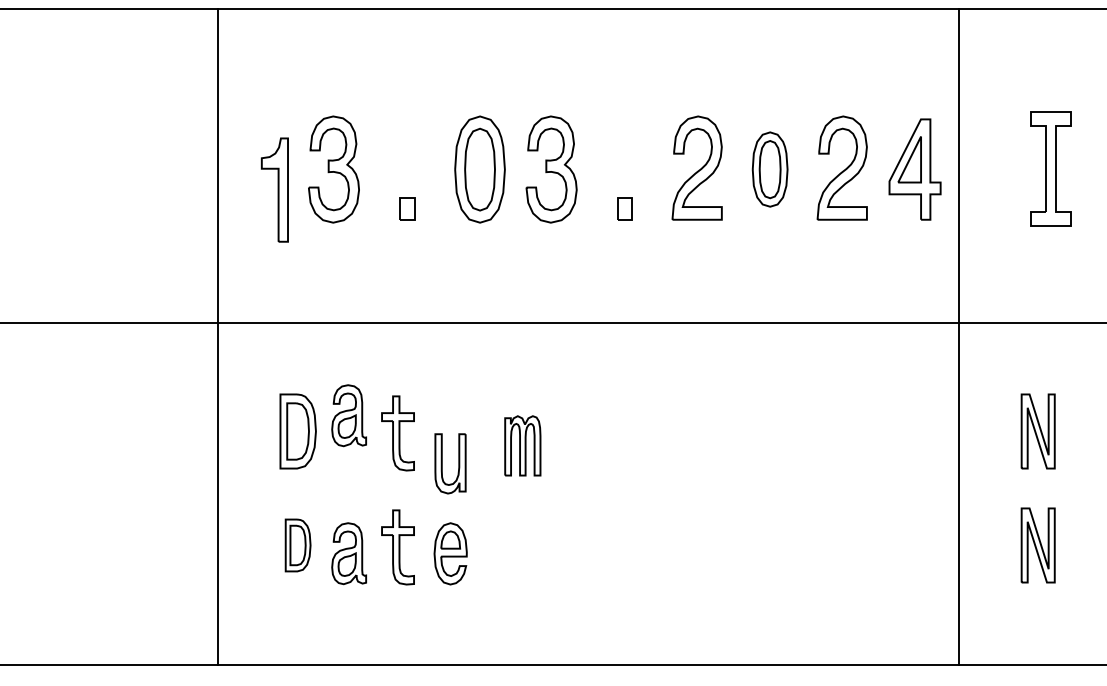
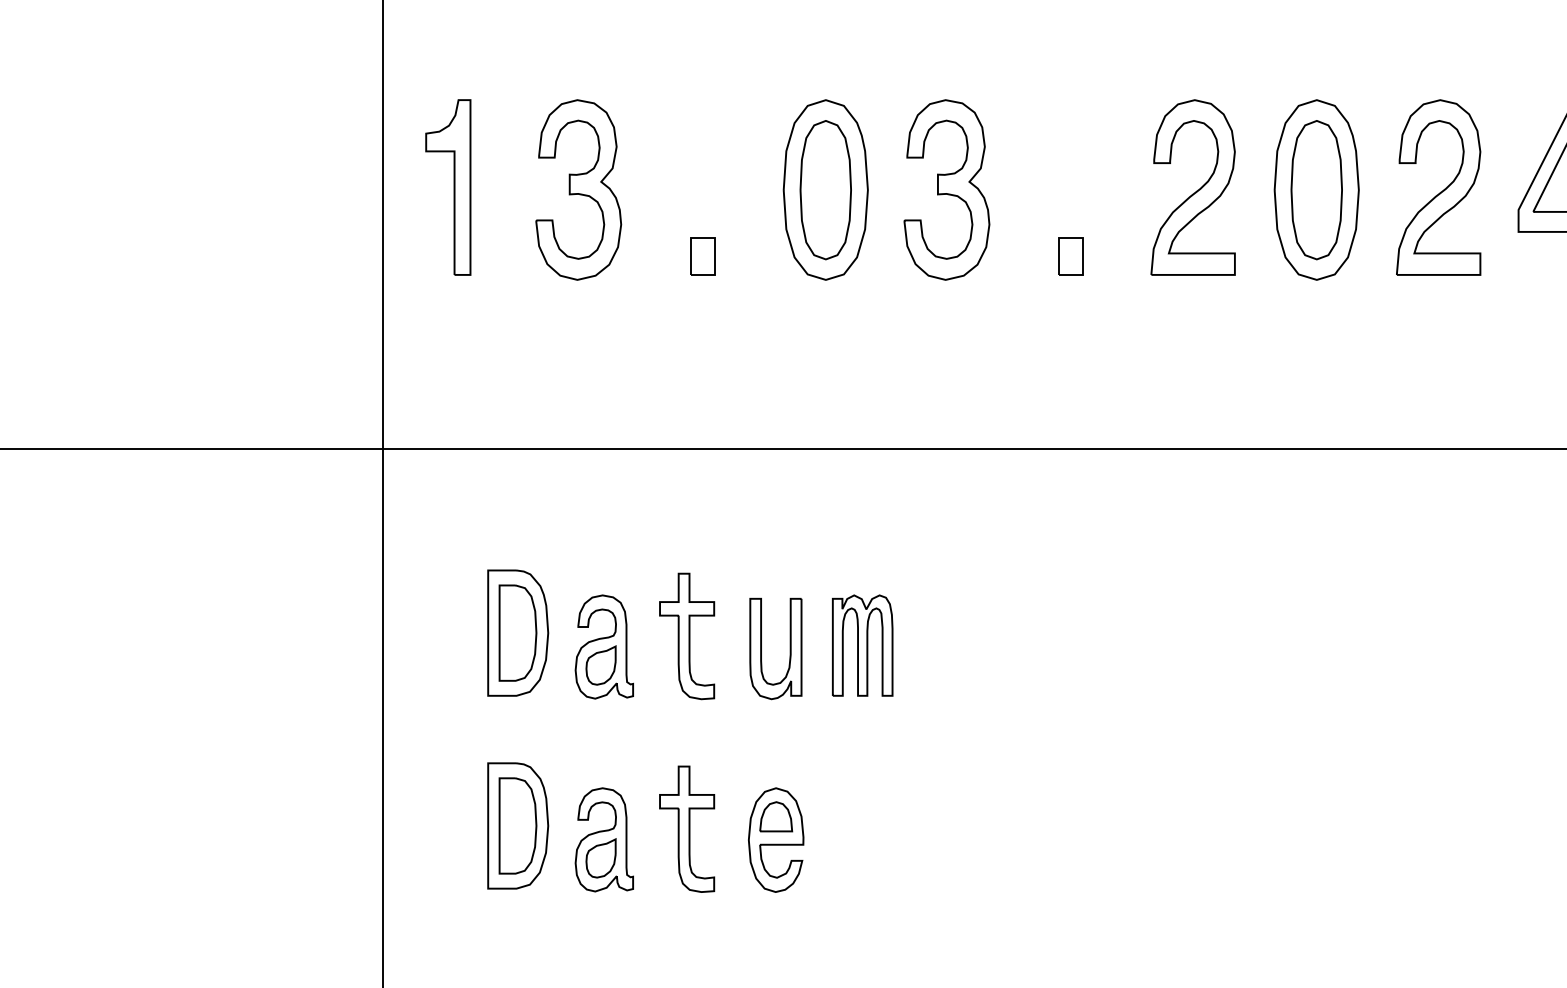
part: (769, 169) -> (1315, 189), size x1.43
part: (274, 189) -> (447, 186), moved
part: (348, 415) -> (603, 646), moved
part: (522, 445) -> (862, 644), moved
part: (442, 463) -> (762, 648), moved
part: (297, 545) -> (516, 825), size x1.43

